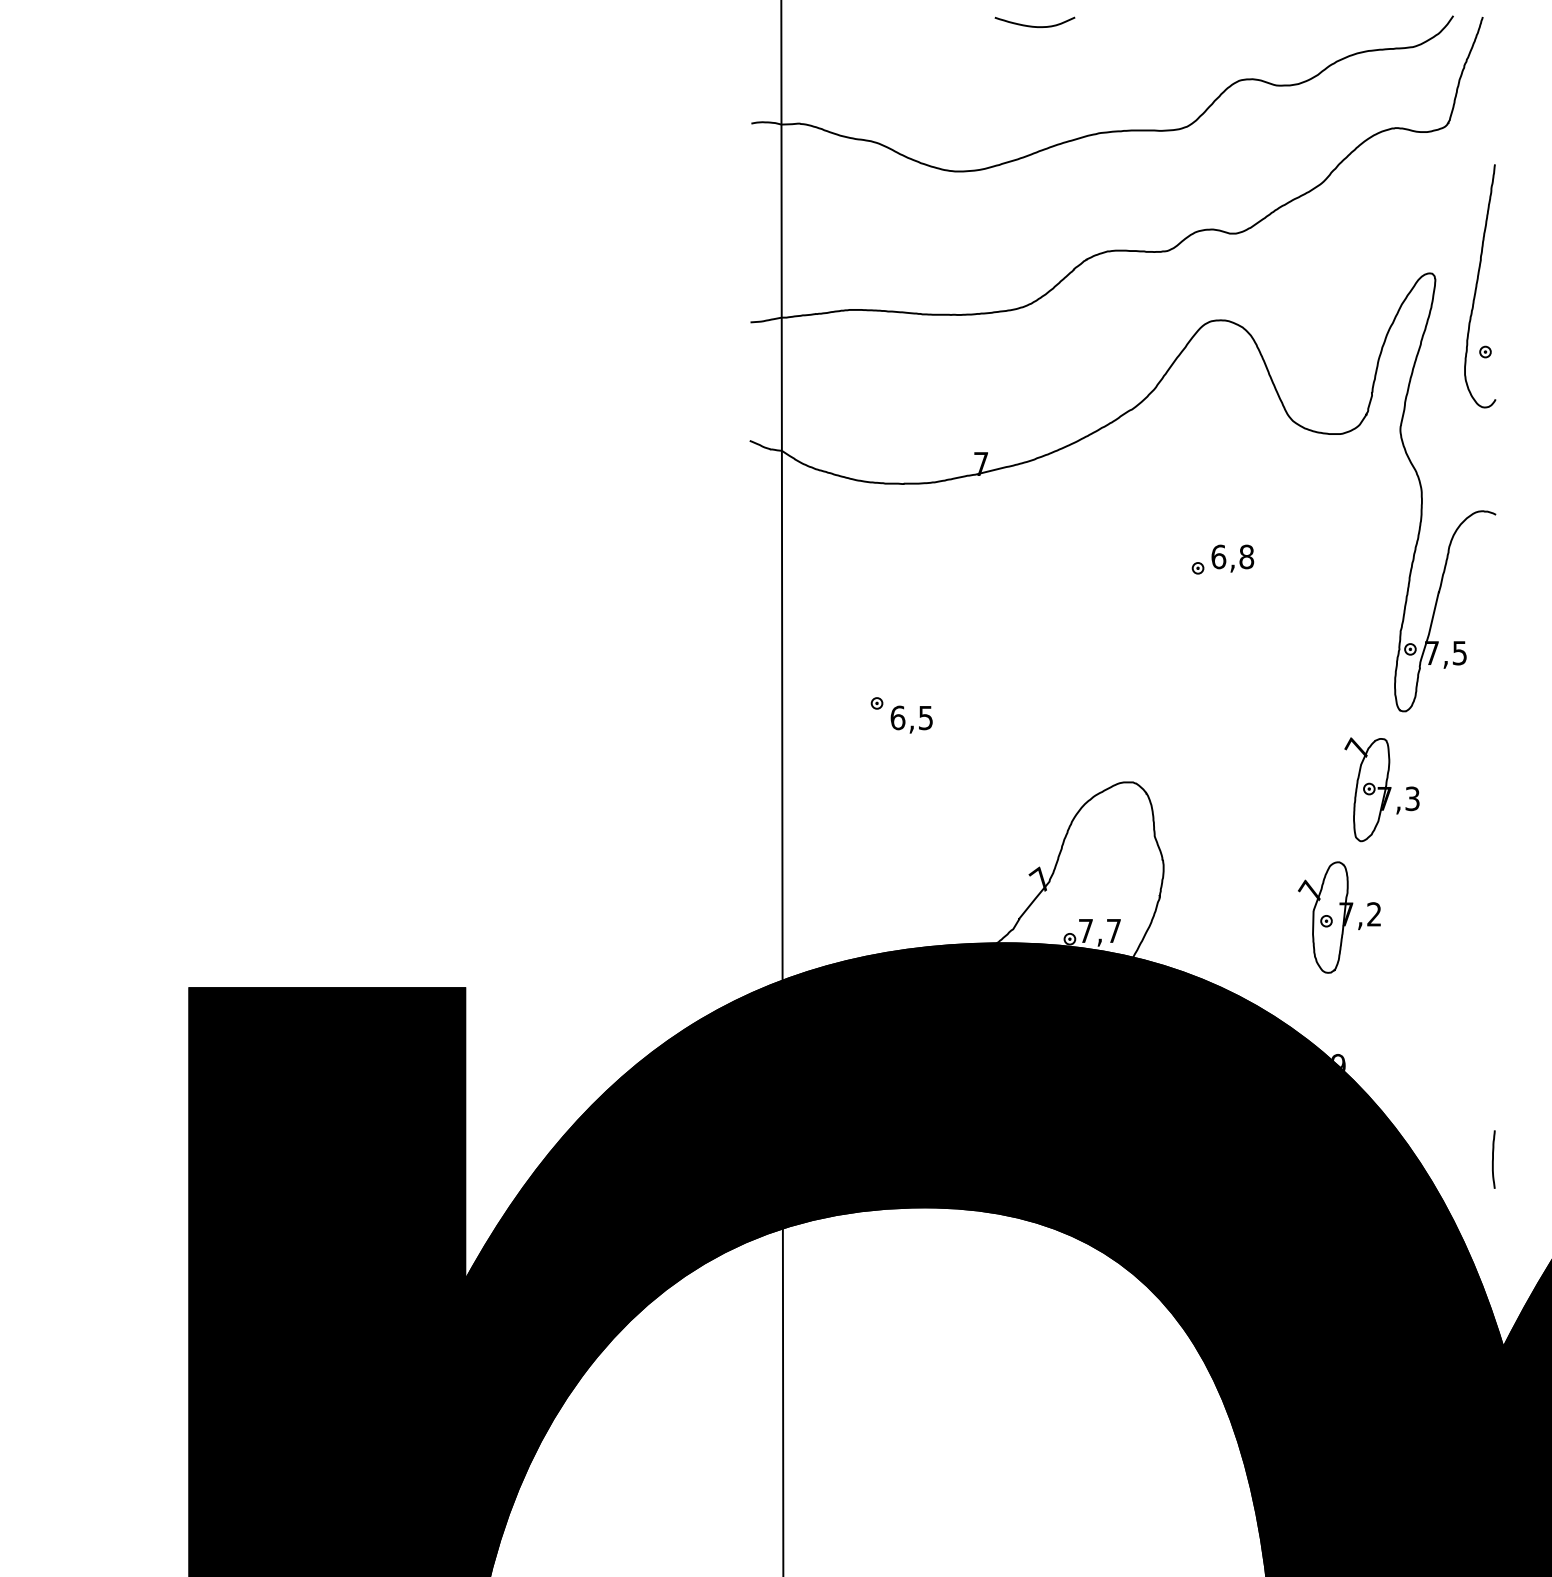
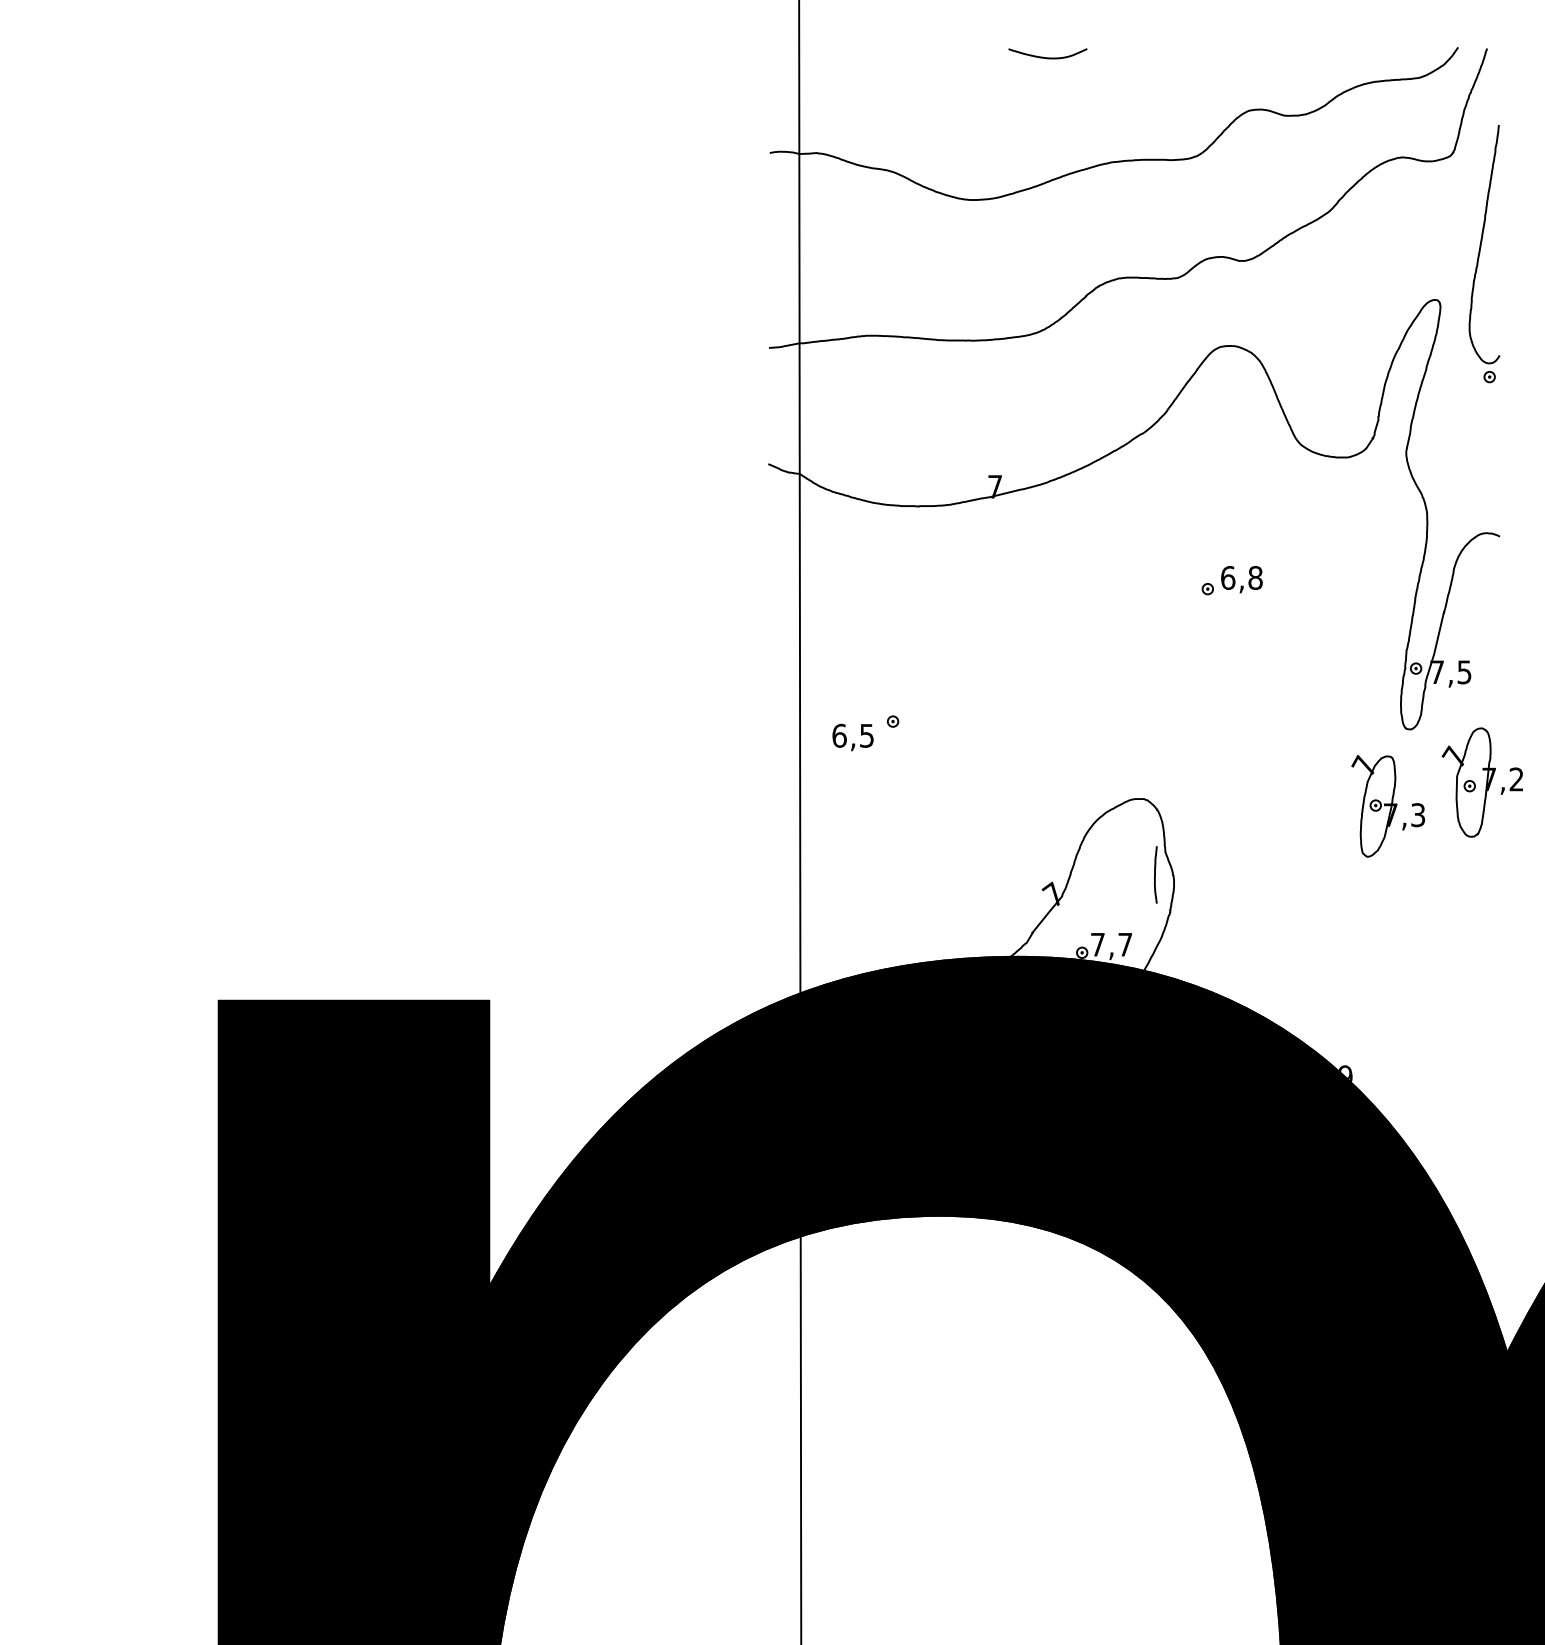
curve: (1477, 286) -> (1481, 244), moved
text: (911, 719) -> (852, 737), moved
part: (1338, 917) -> (1481, 782), moved
curve: (1493, 1159) -> (1155, 874), moved

